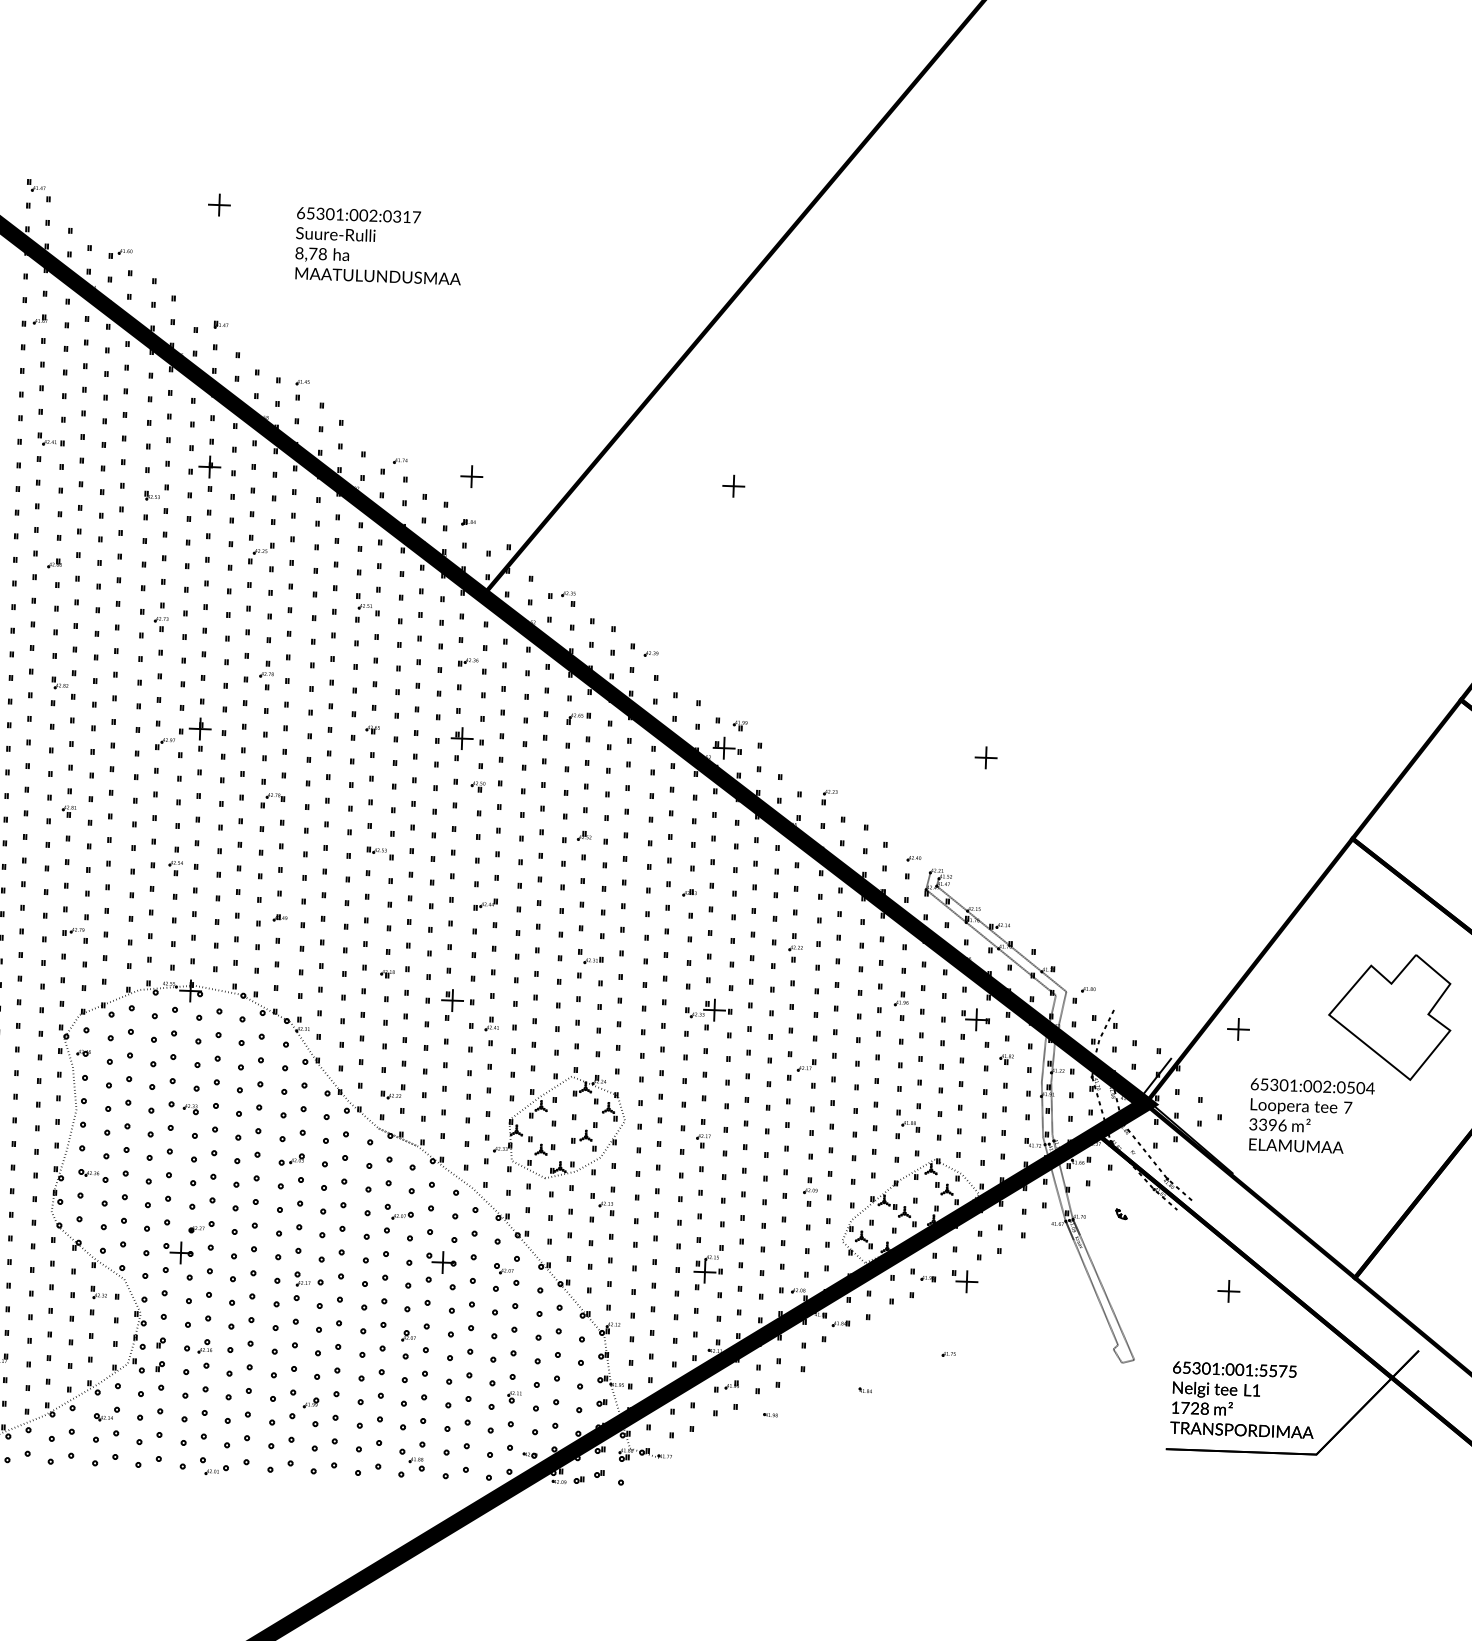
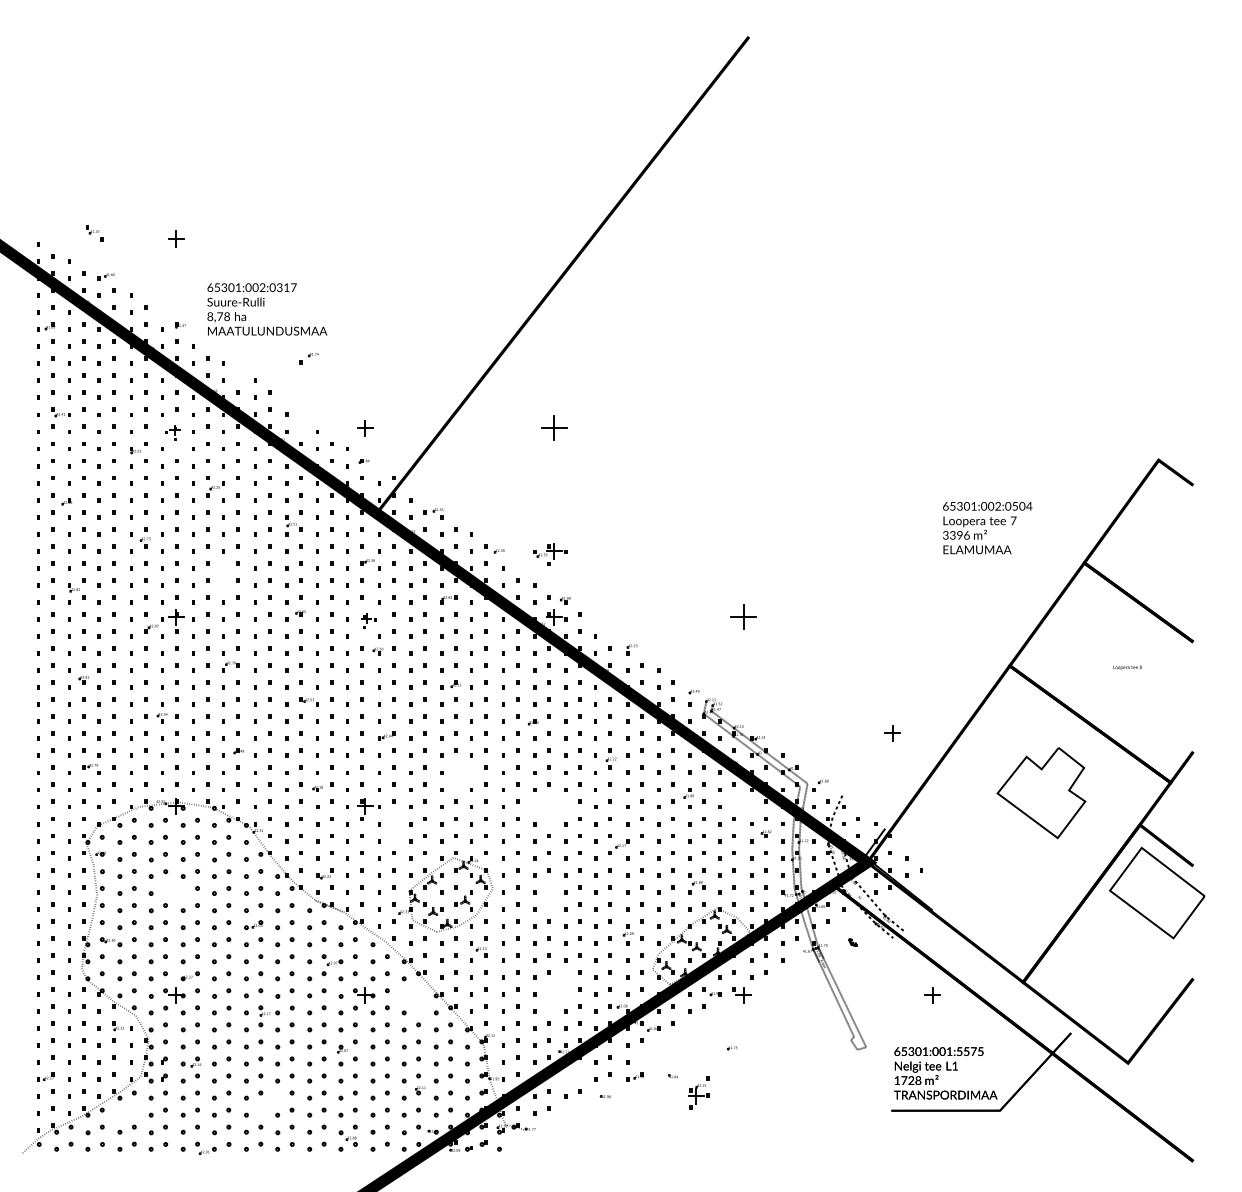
part: (38, 190) -> (94, 233), moved
text: (379, 246) -> (267, 309), moved
part: (301, 390) -> (240, 370), removed
part: (393, 465) -> (308, 358), moved
part: (204, 472) -> (172, 432), size x0.6
part: (733, 486) -> (554, 428), size x1.6
part: (266, 674) -> (222, 576), removed
part: (466, 744) -> (368, 621), size x0.6
part: (986, 758) -> (743, 617), size x1.6
part: (590, 962) -> (463, 775), removed
part: (708, 1014) -> (550, 554), moved
part: (975, 1020) -> (742, 806), removed
part: (1238, 1029) -> (892, 733), moved
part: (490, 1031) -> (393, 827), removed
part: (183, 1107) -> (174, 890), removed
text: (1311, 1117) -> (987, 528), moved
part: (703, 1133) -> (549, 895), removed
part: (707, 1266) -> (698, 1092), moved
part: (506, 1270) -> (411, 999), removed
part: (725, 1385) -> (634, 1076), moved
part: (303, 1407) -> (268, 1103), removed
part: (106, 1414) -> (126, 1113), removed

